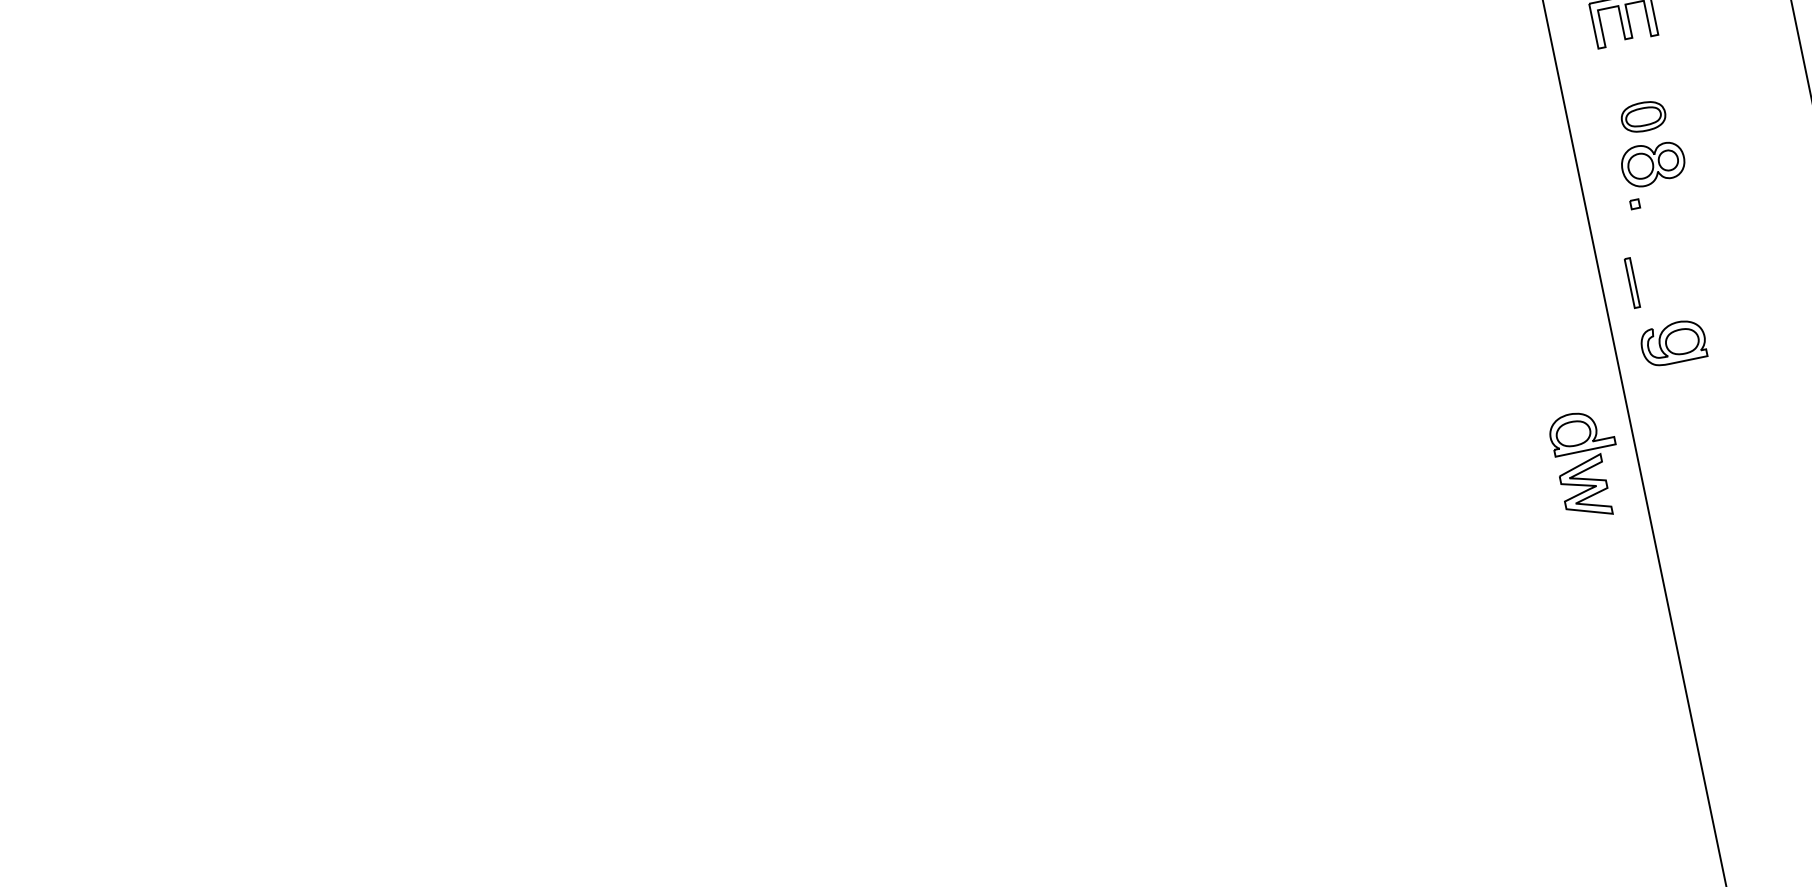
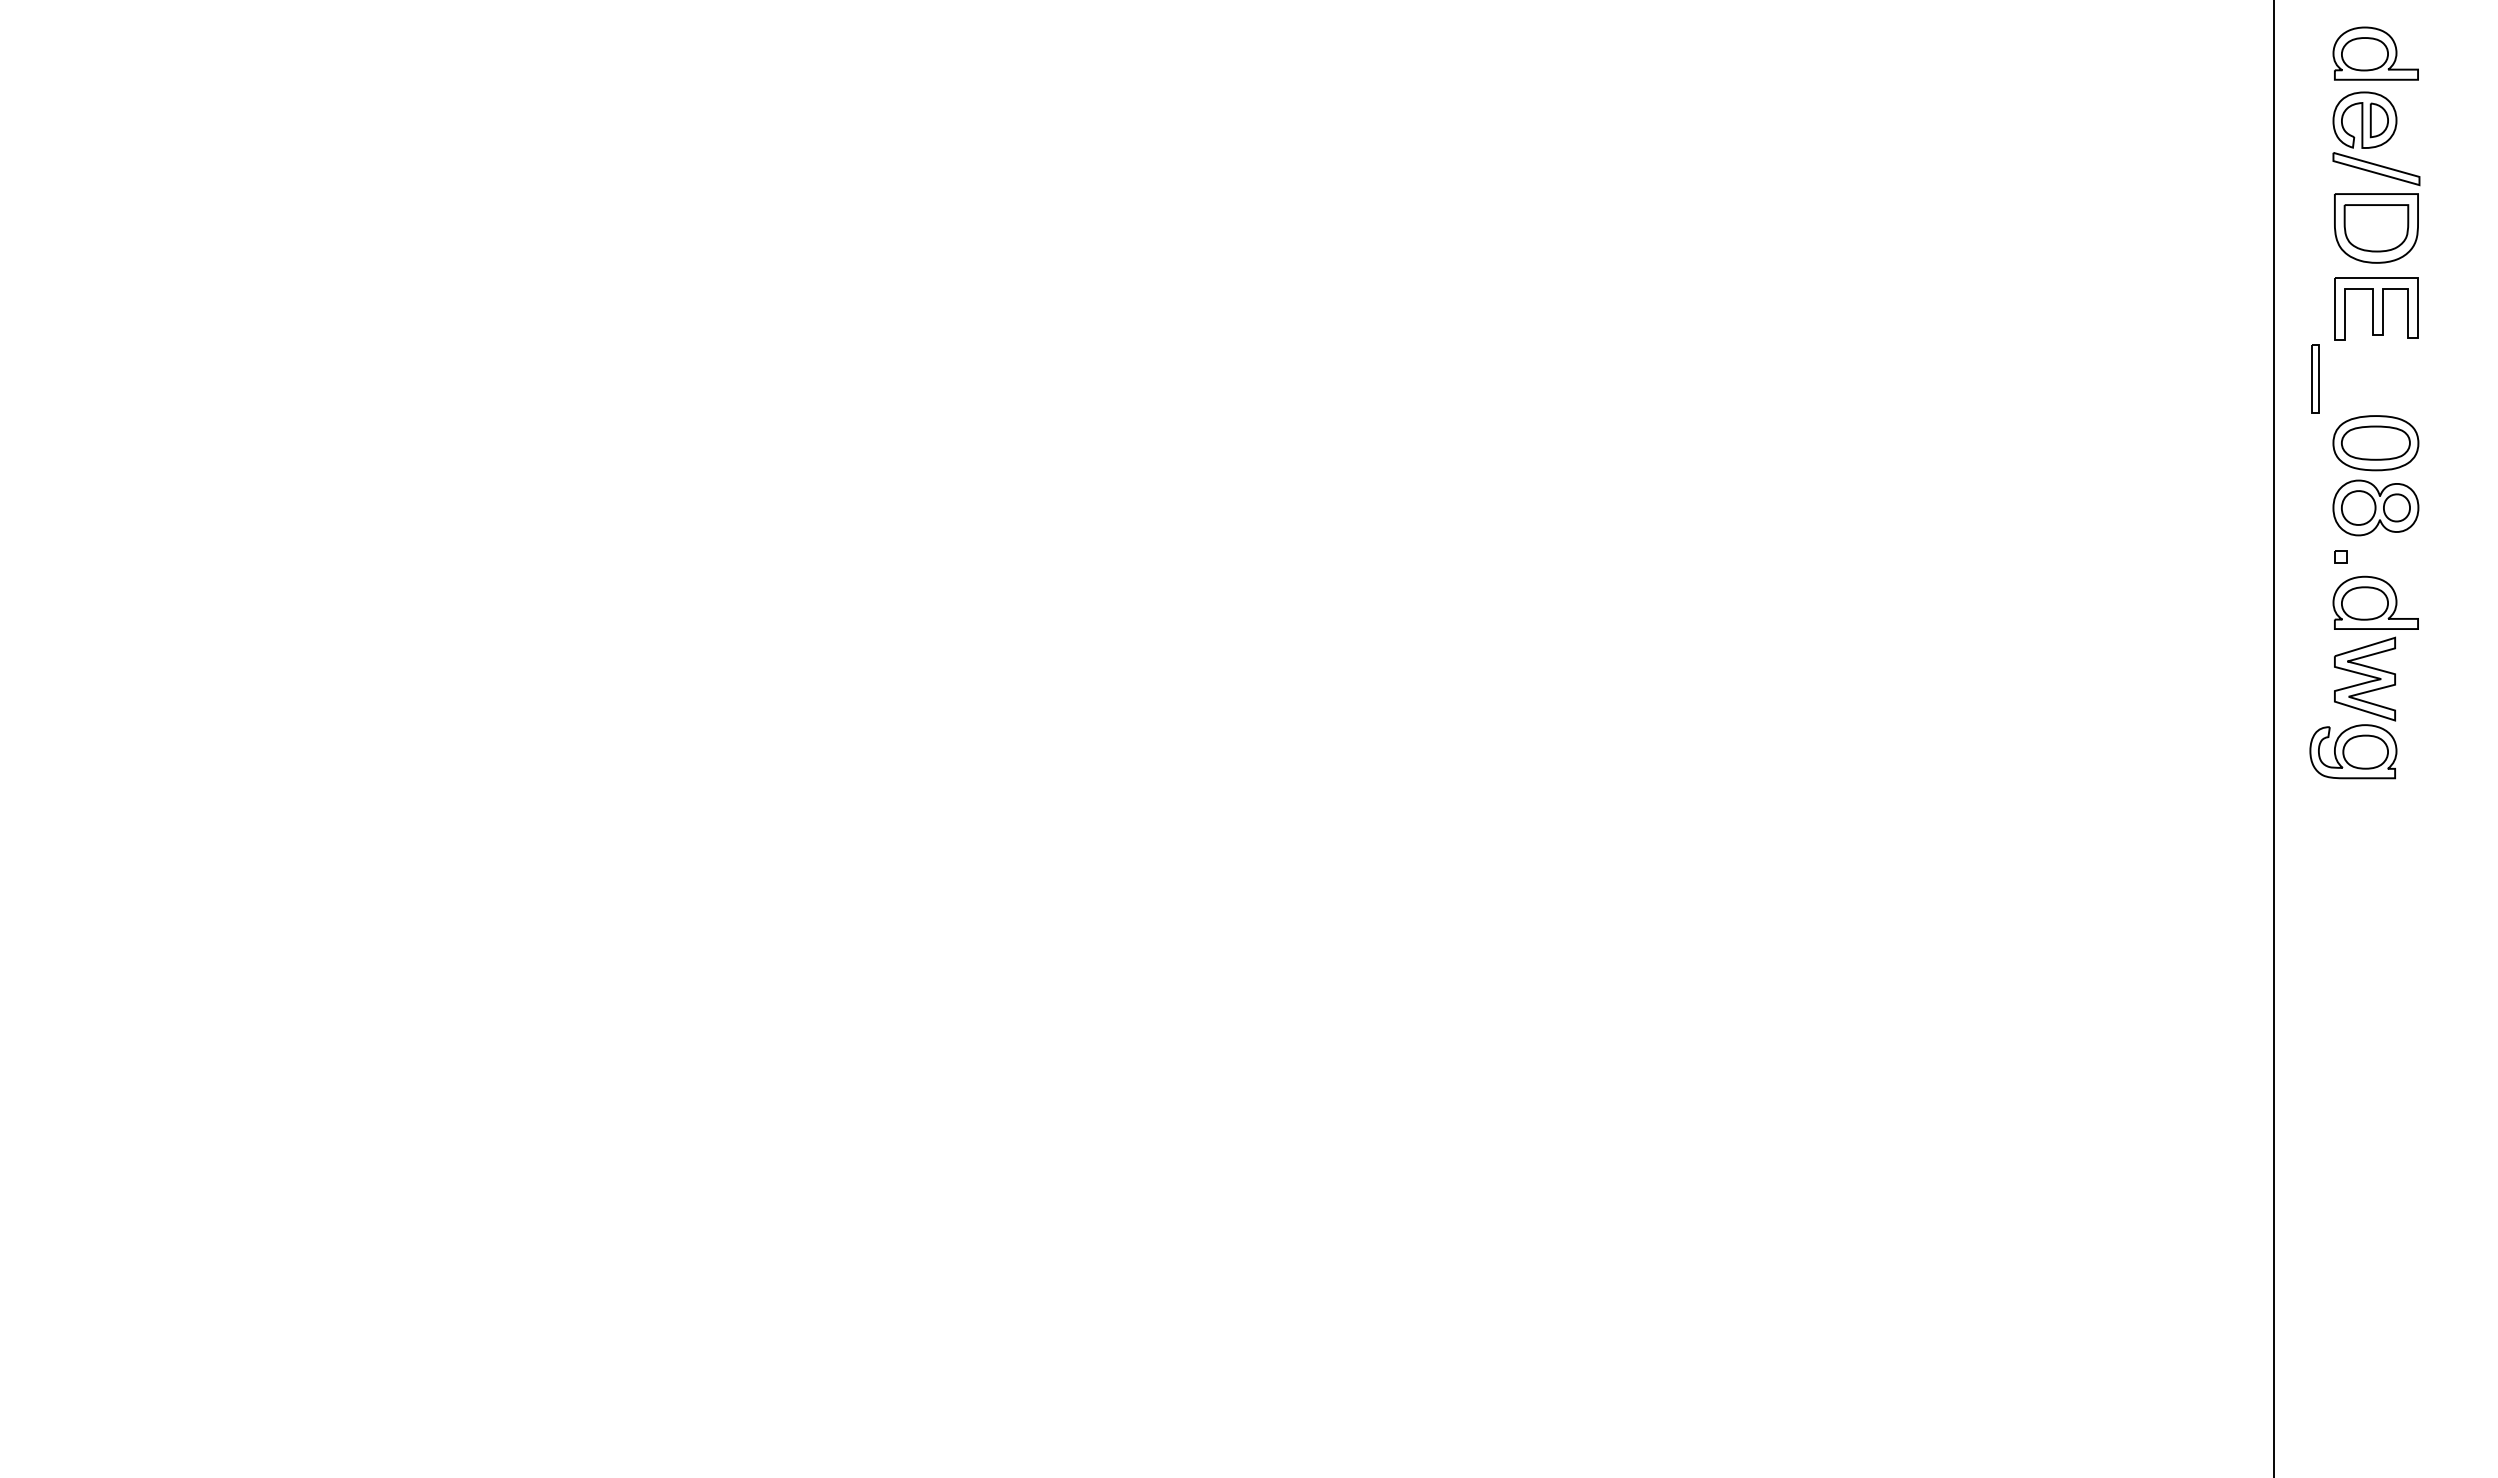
part: (1643, 117) -> (2375, 443), size x1.43
part: (1632, 282) -> (2315, 378), moved
part: (1587, 464) -> (2375, 648), moved

